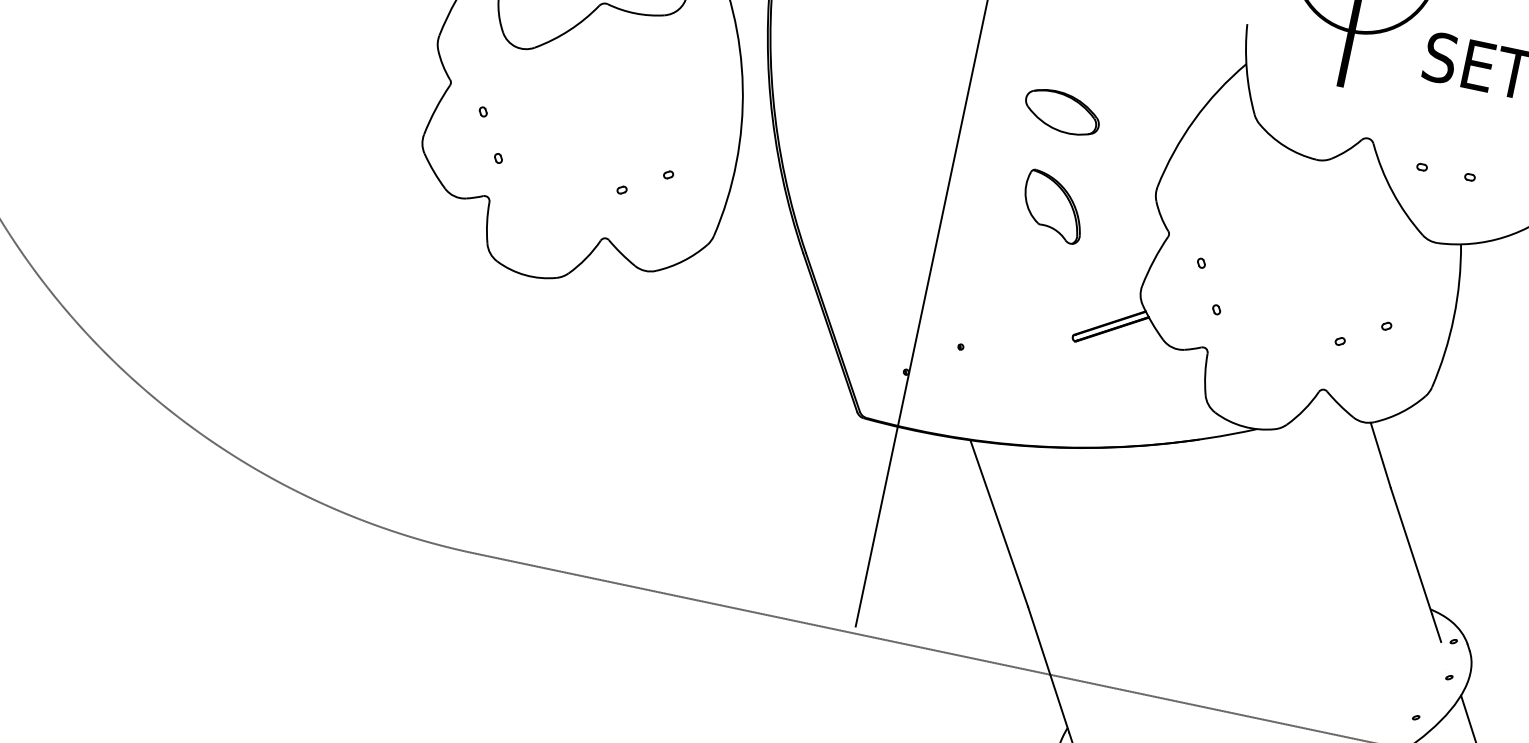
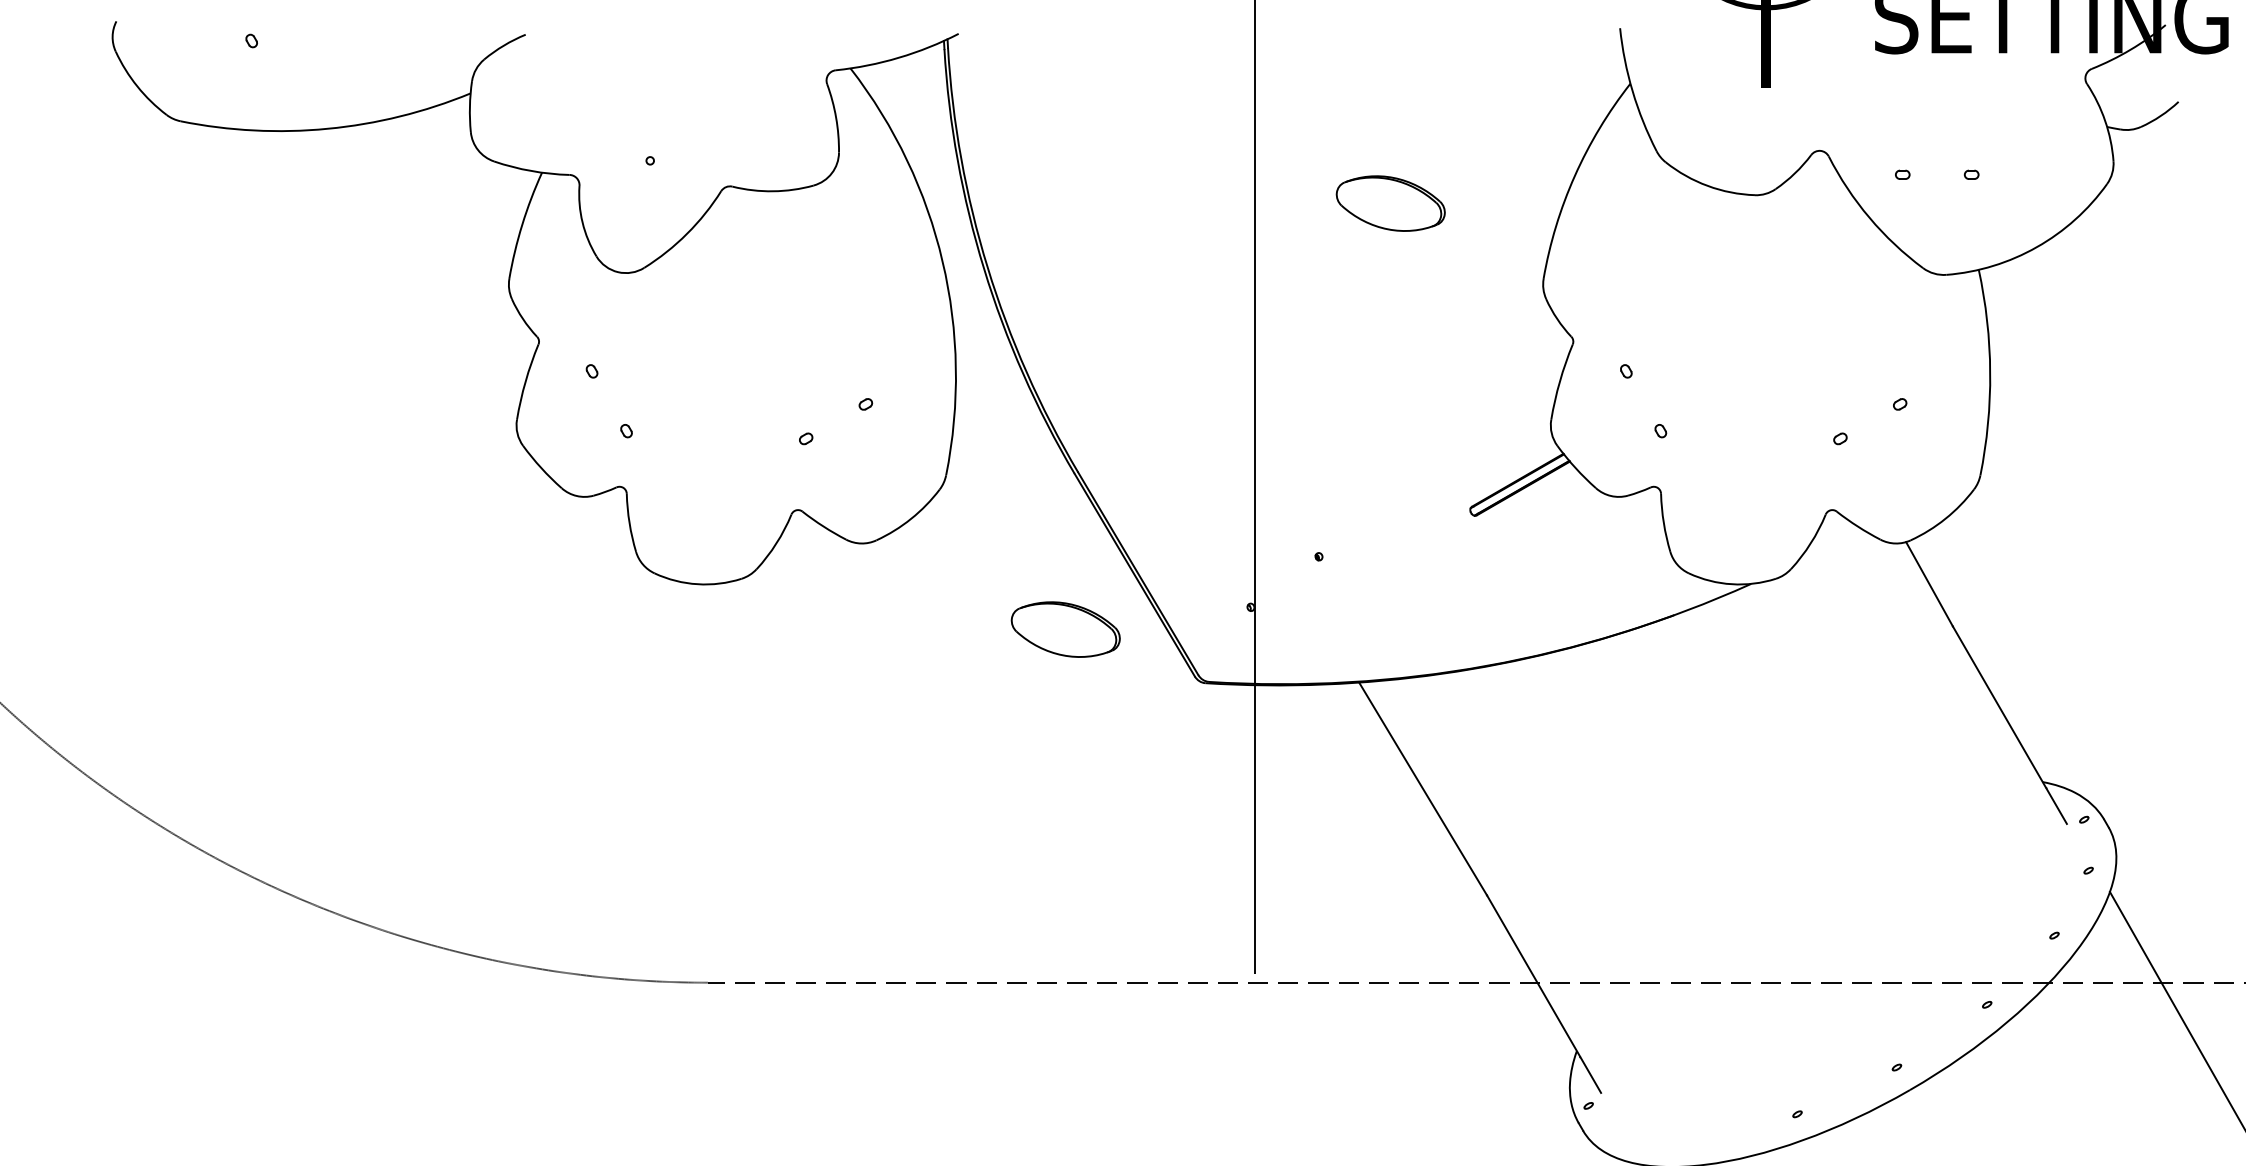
part: (1053, 206) -> (1406, 336), removed
part: (774, 360) -> (1065, 629), added

